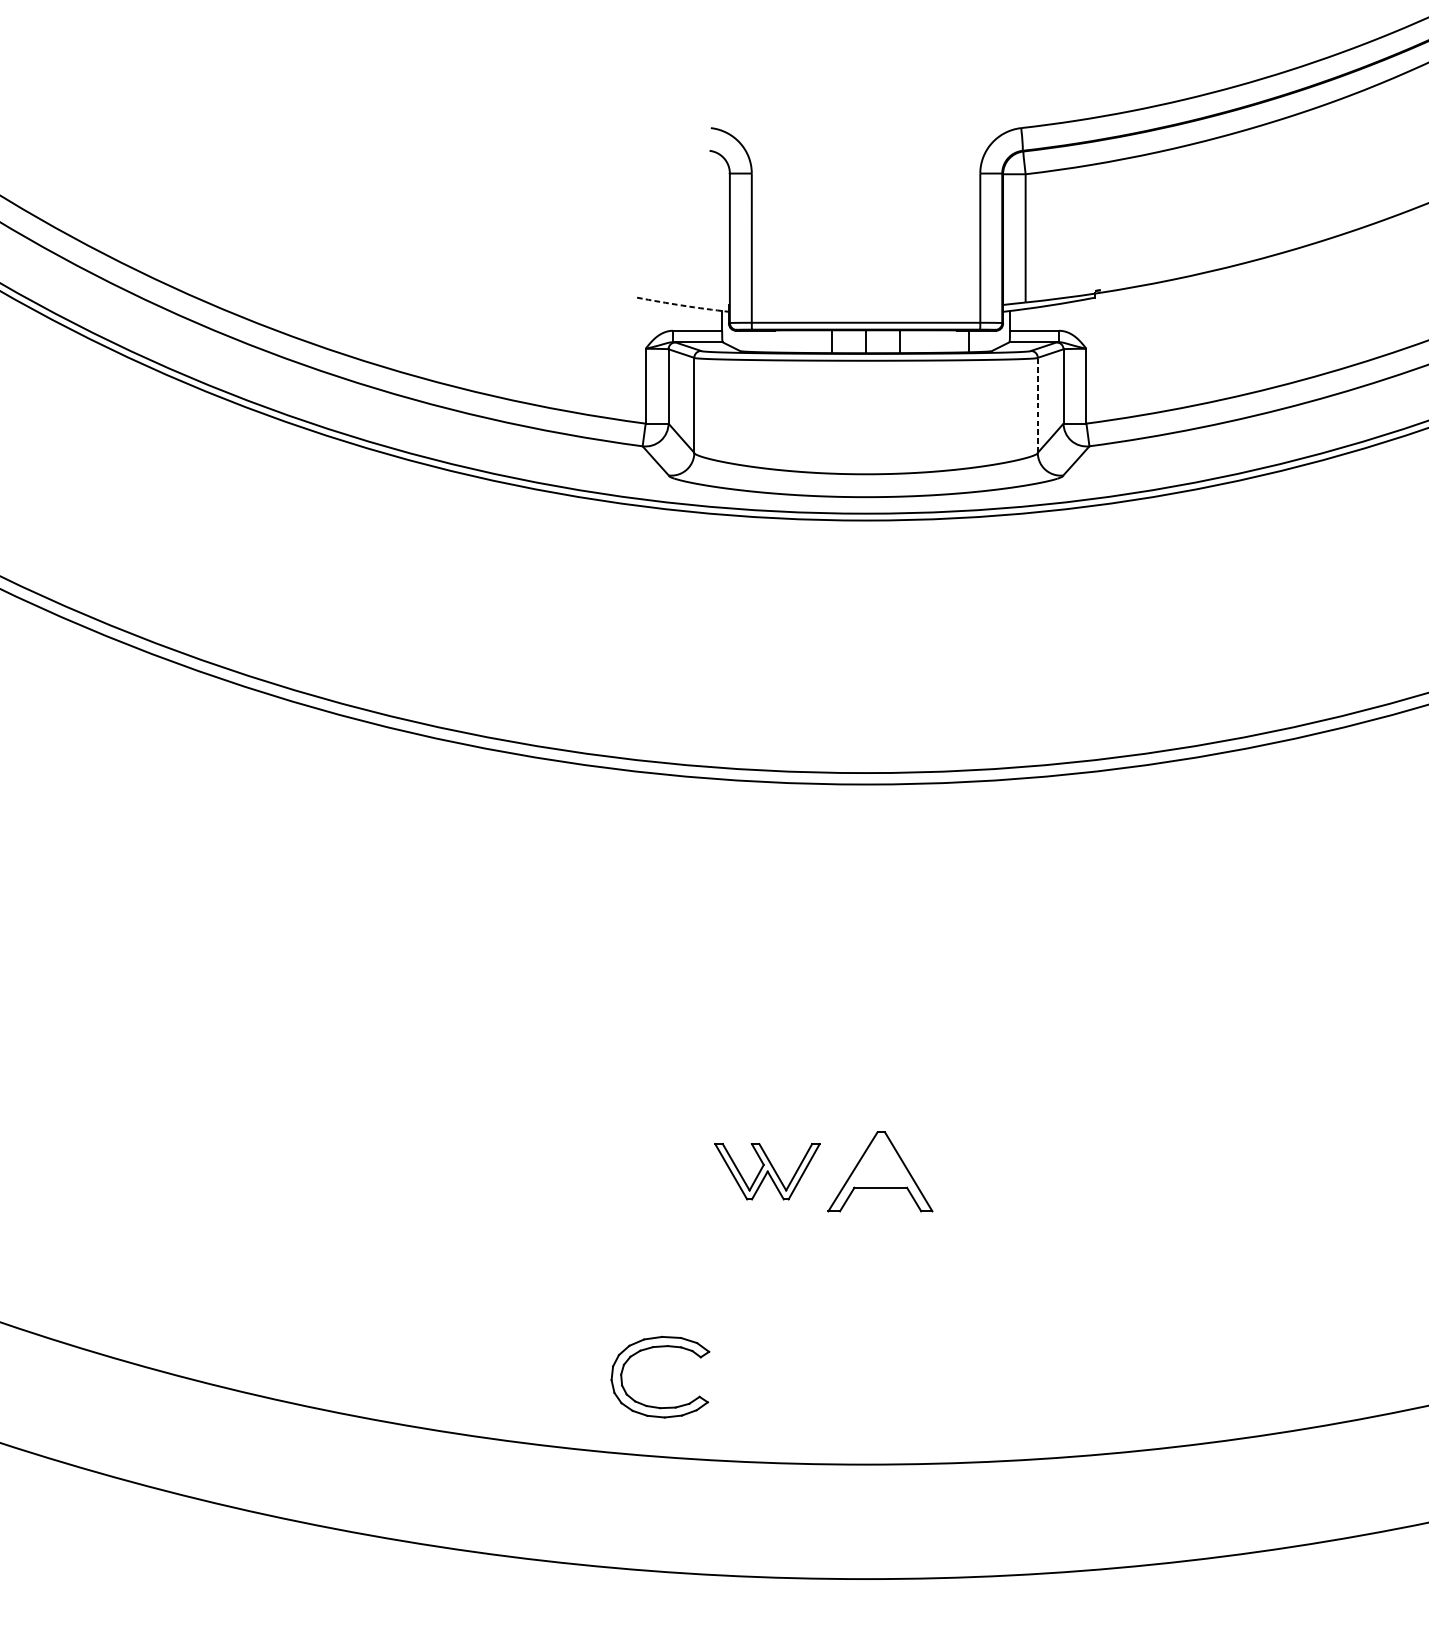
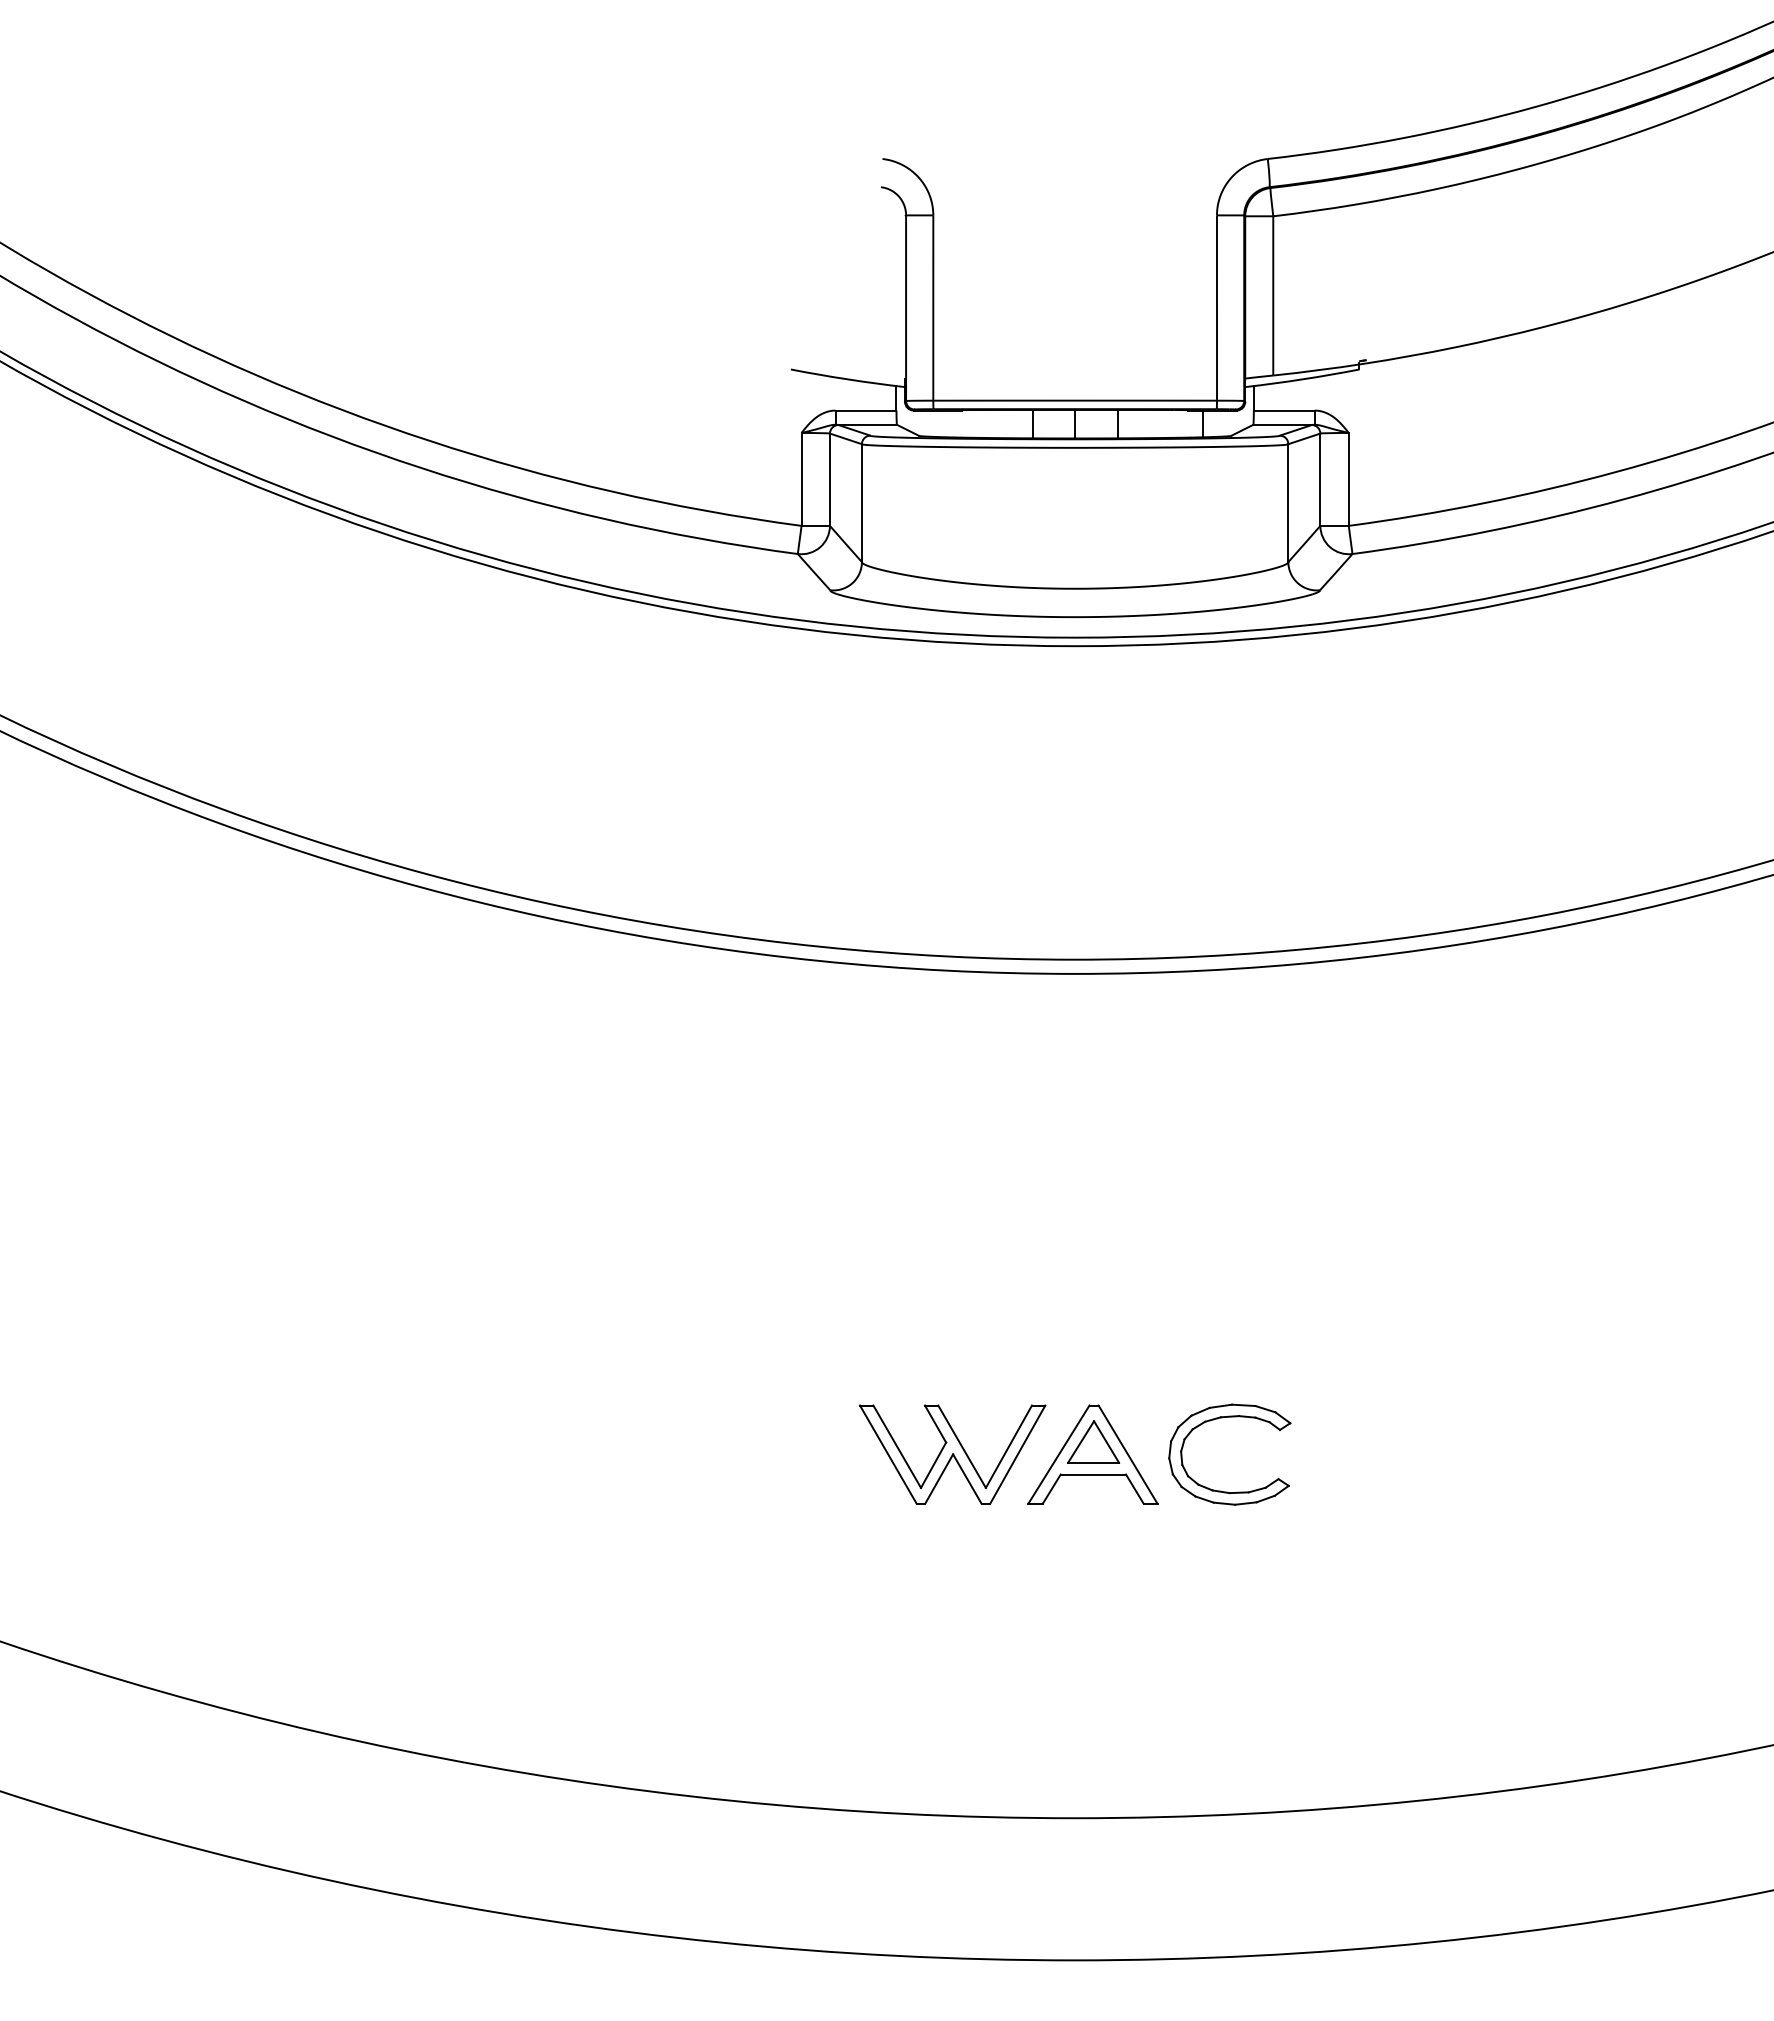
arc: (682, 305) -> (847, 379), dashed -> solid
line: (1037, 405) -> (1288, 503), dashed -> solid
part: (880, 1161) -> (1093, 1441), added
part: (767, 1171) -> (952, 1454), size x1.43
part: (654, 1348) -> (1222, 1418), moved

